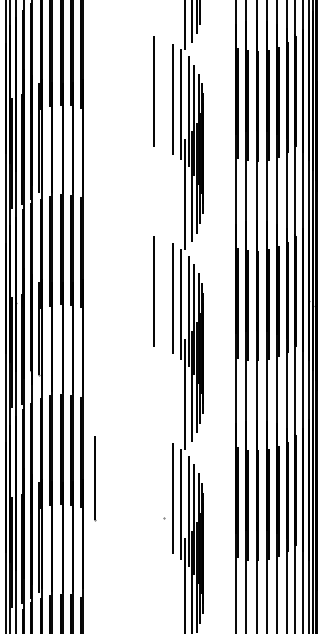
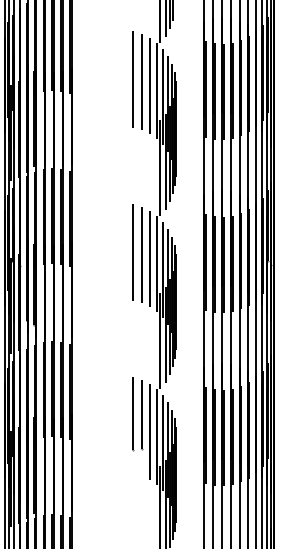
line: (163, 94) -> (141, 81), added
line: (163, 294) -> (141, 255), added
line: (163, 477) -> (141, 413), added
line: (95, 478) -> (133, 414), moved

